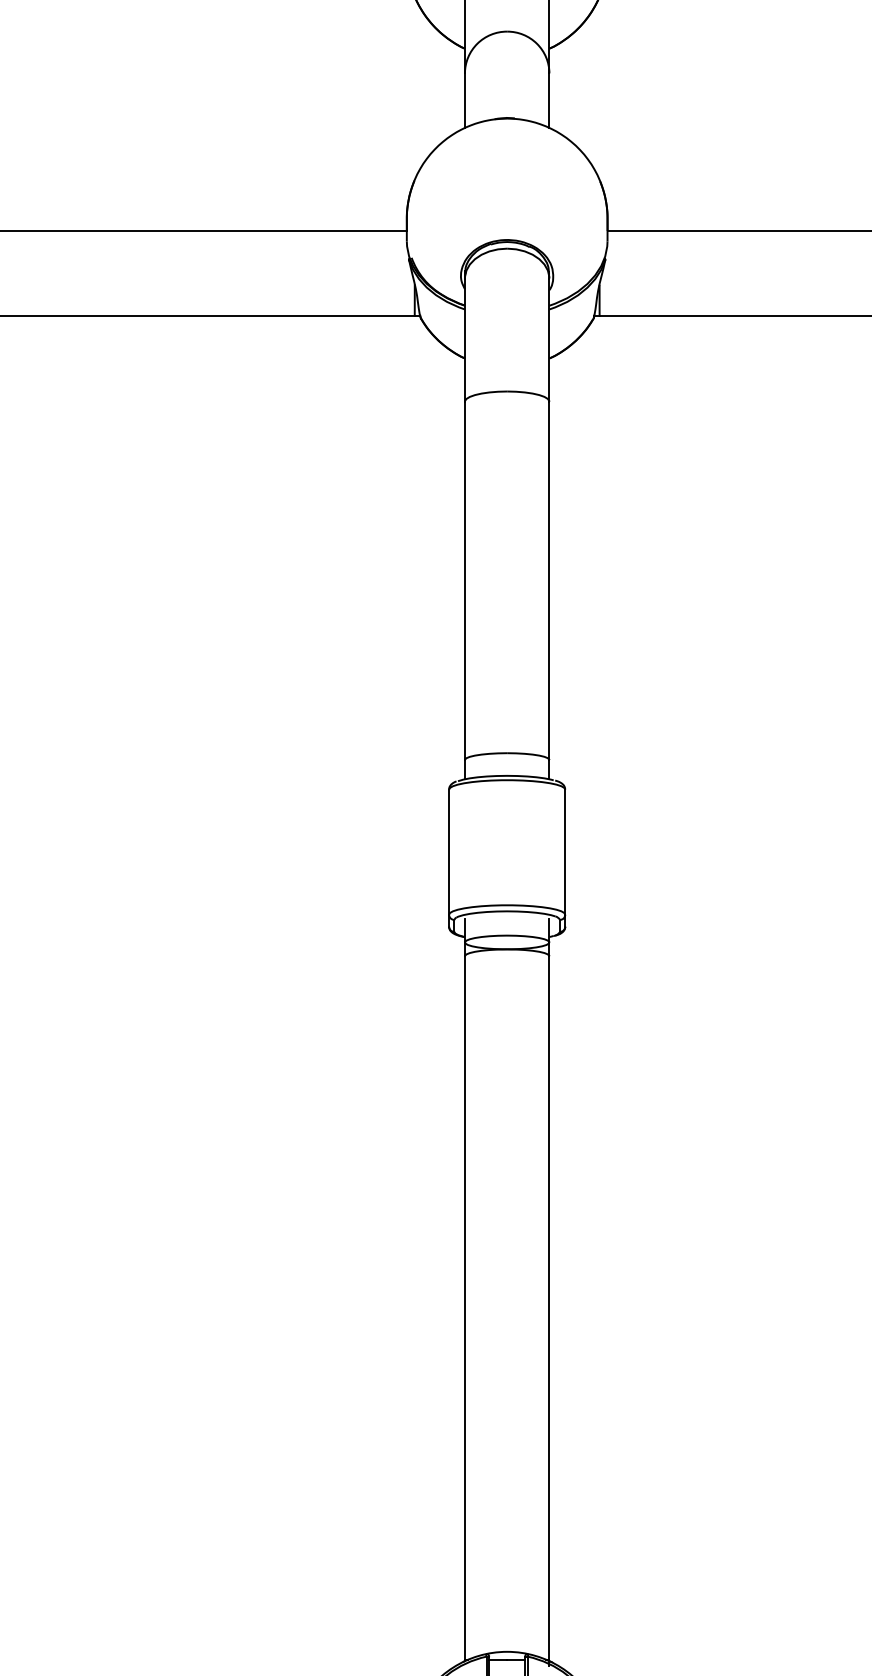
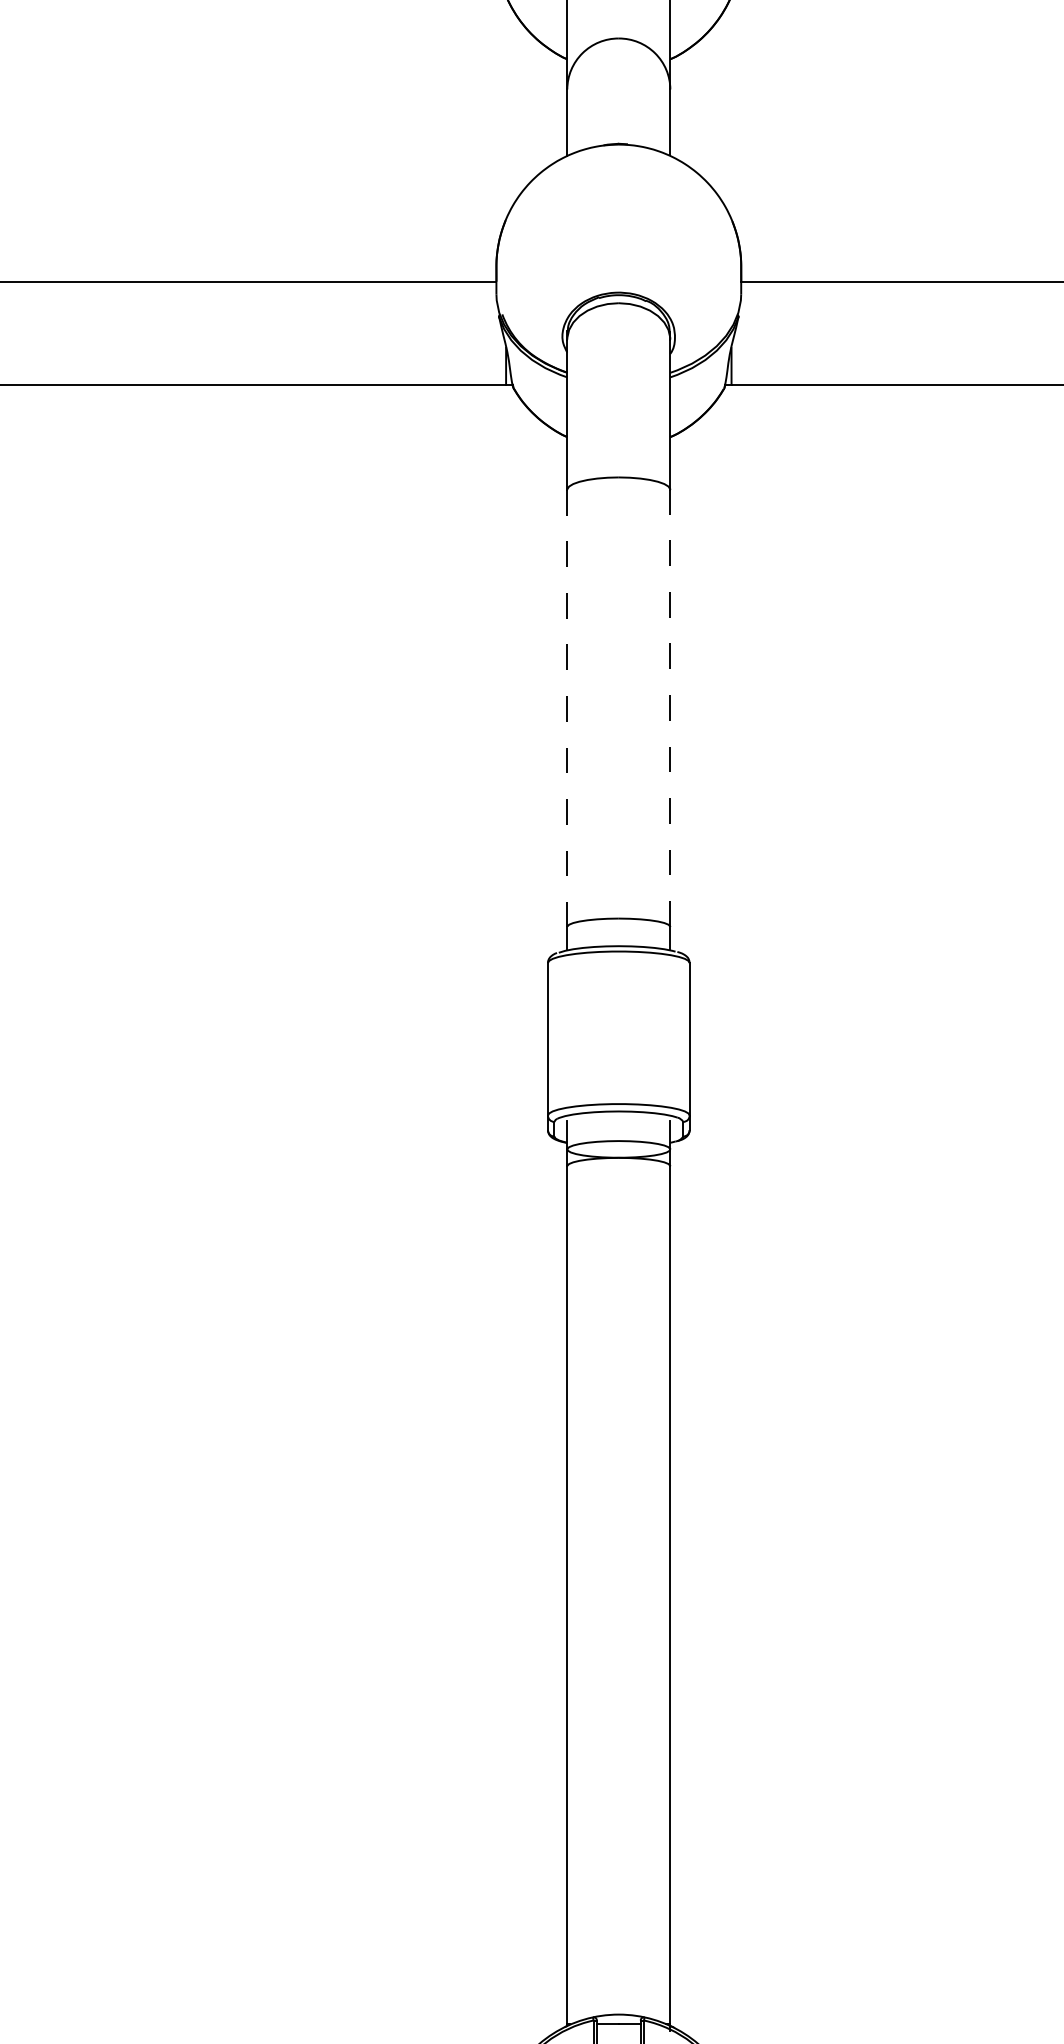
line: (465, 580) -> (567, 708), solid -> dashed
line: (549, 580) -> (670, 708), solid -> dashed

